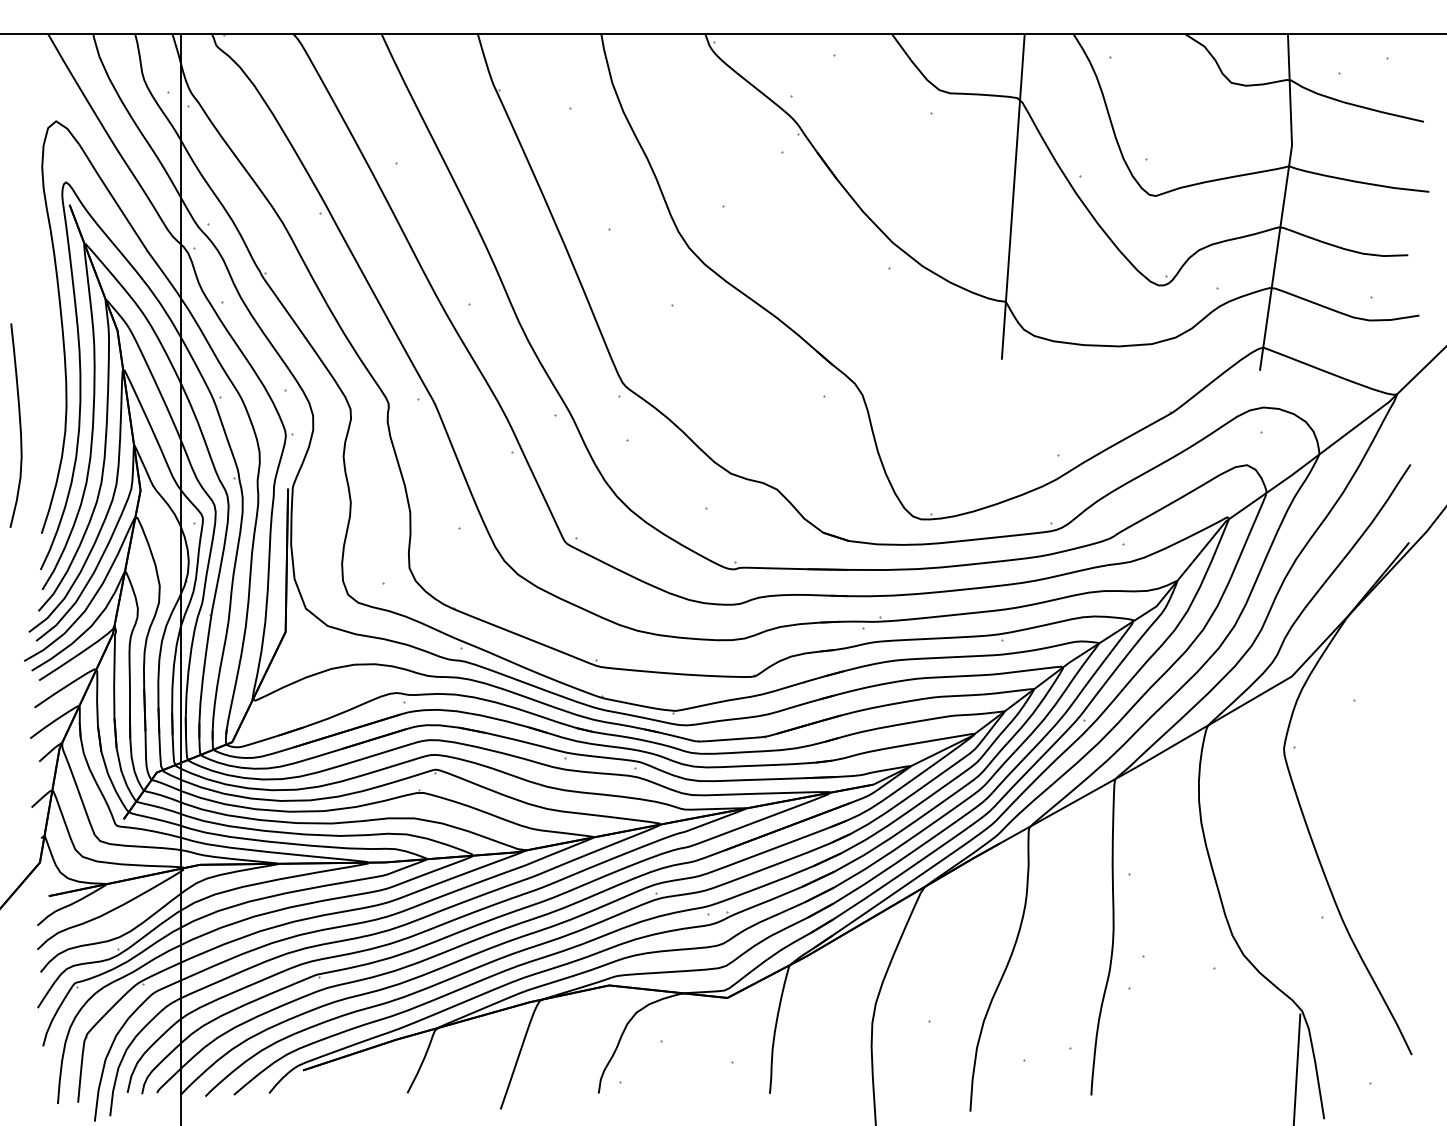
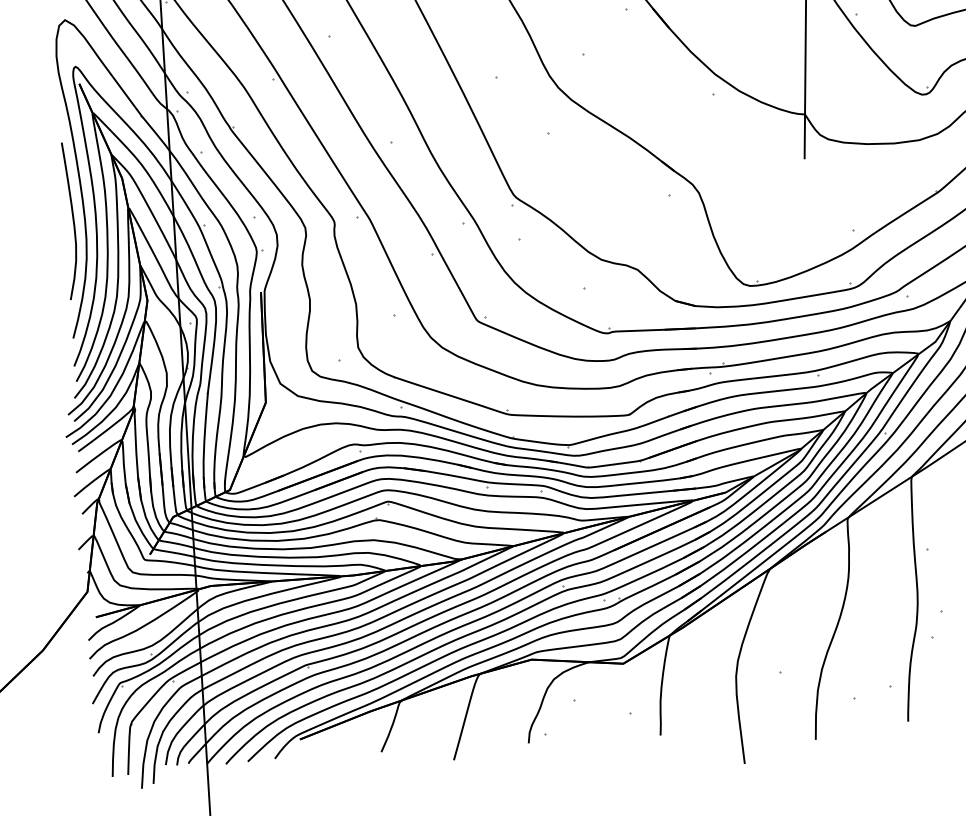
curve: (19, 425) -> (72, 220), moved

